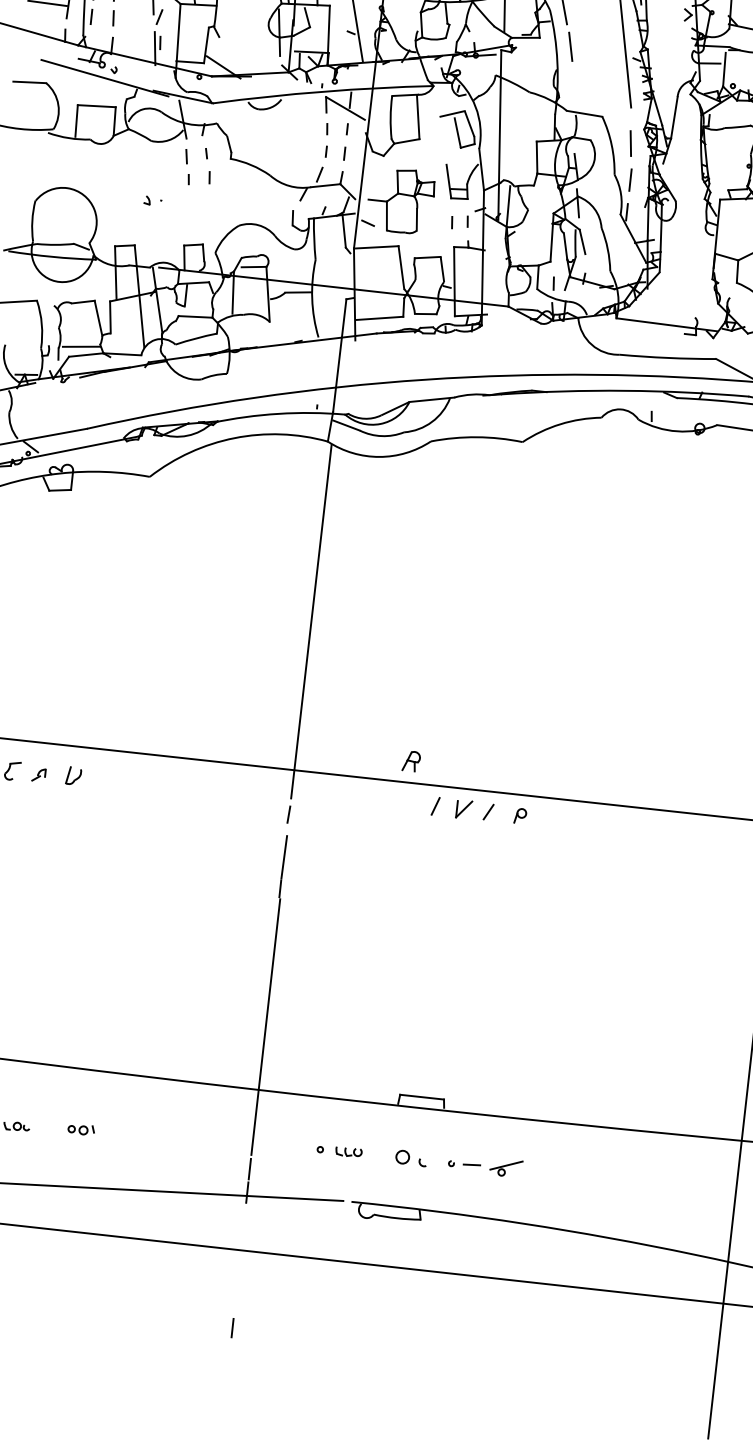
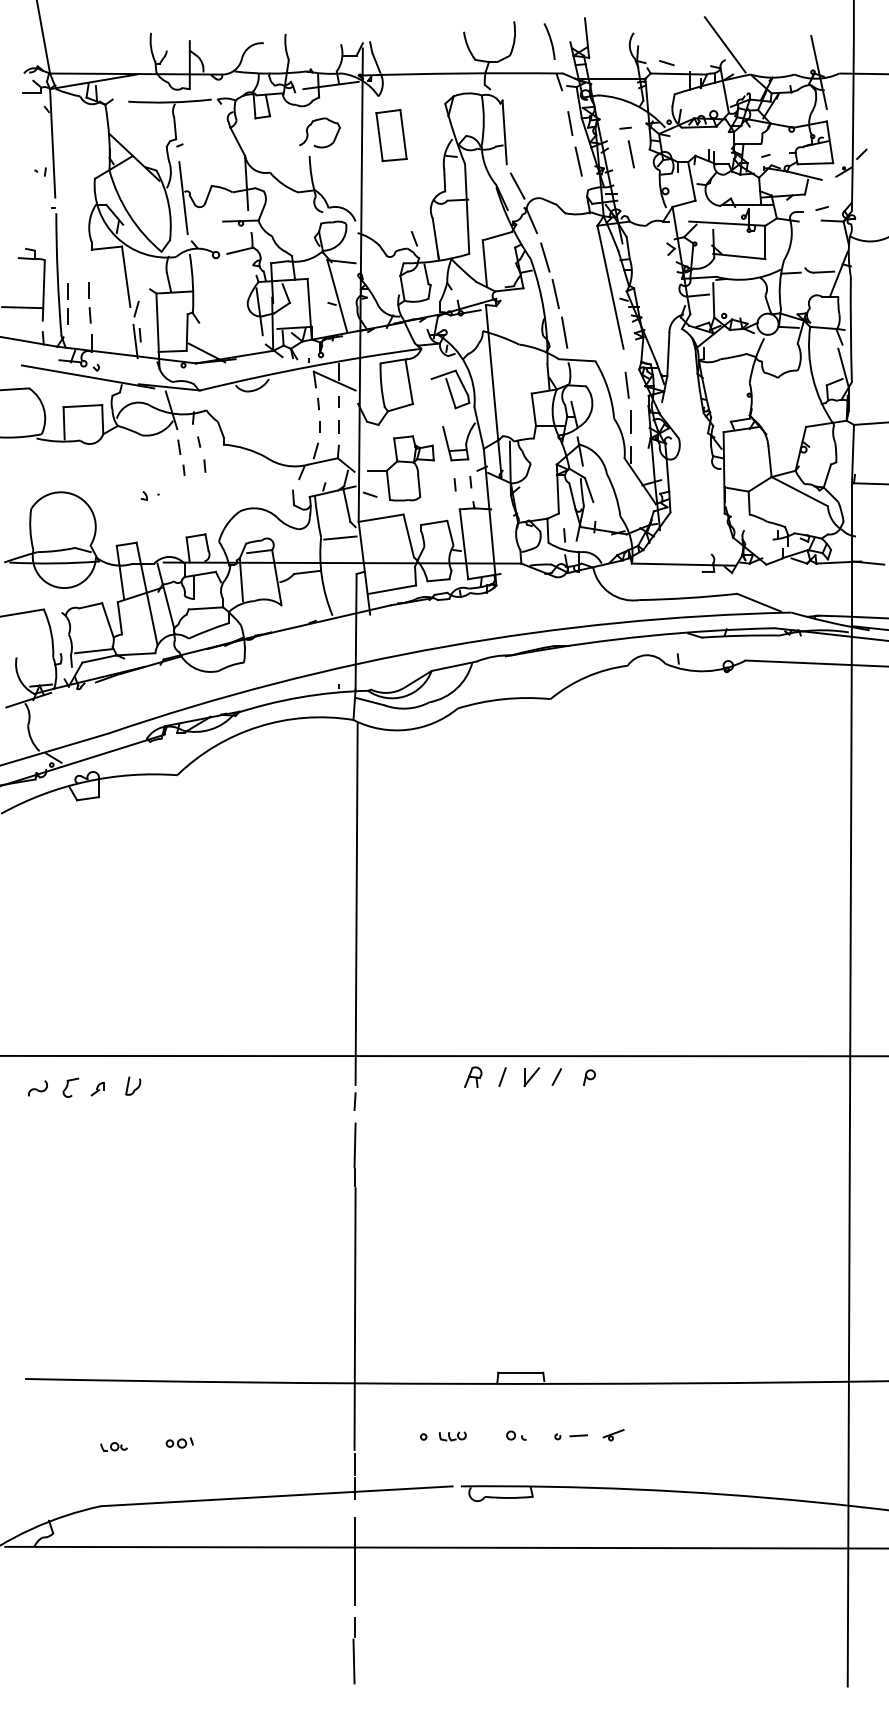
line: (575, 85) -> (564, 332), added
line: (334, 261) -> (340, 537), added
part: (411, 760) -> (473, 1076), moved
part: (411, 1158) -> (516, 1435), size x0.62
part: (505, 1168) -> (613, 1435), size x0.62
line: (239, 1263) -> (354, 1561), added
line: (227, 1361) -> (353, 1661), added

